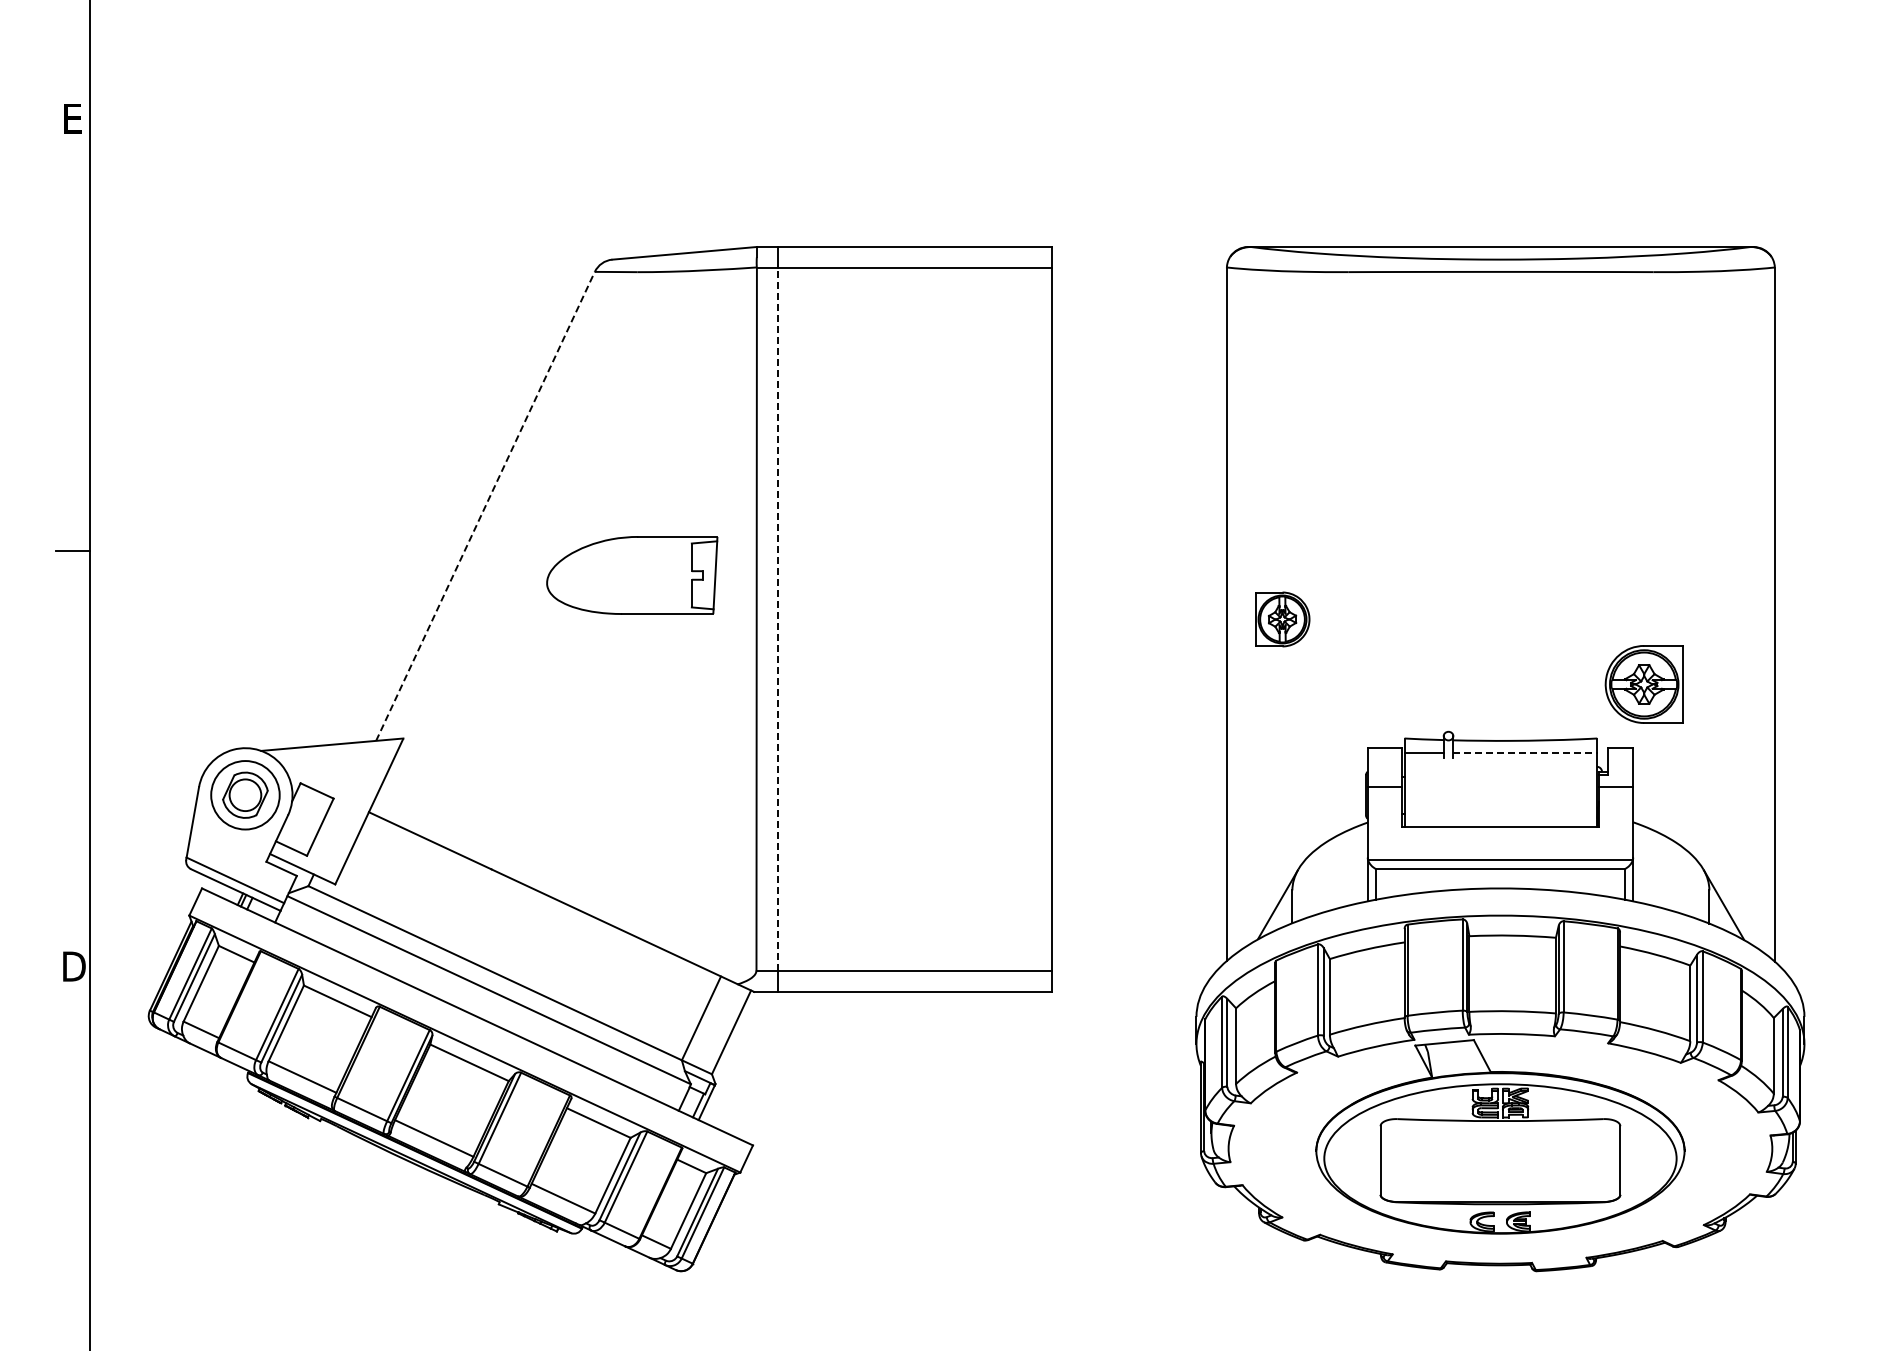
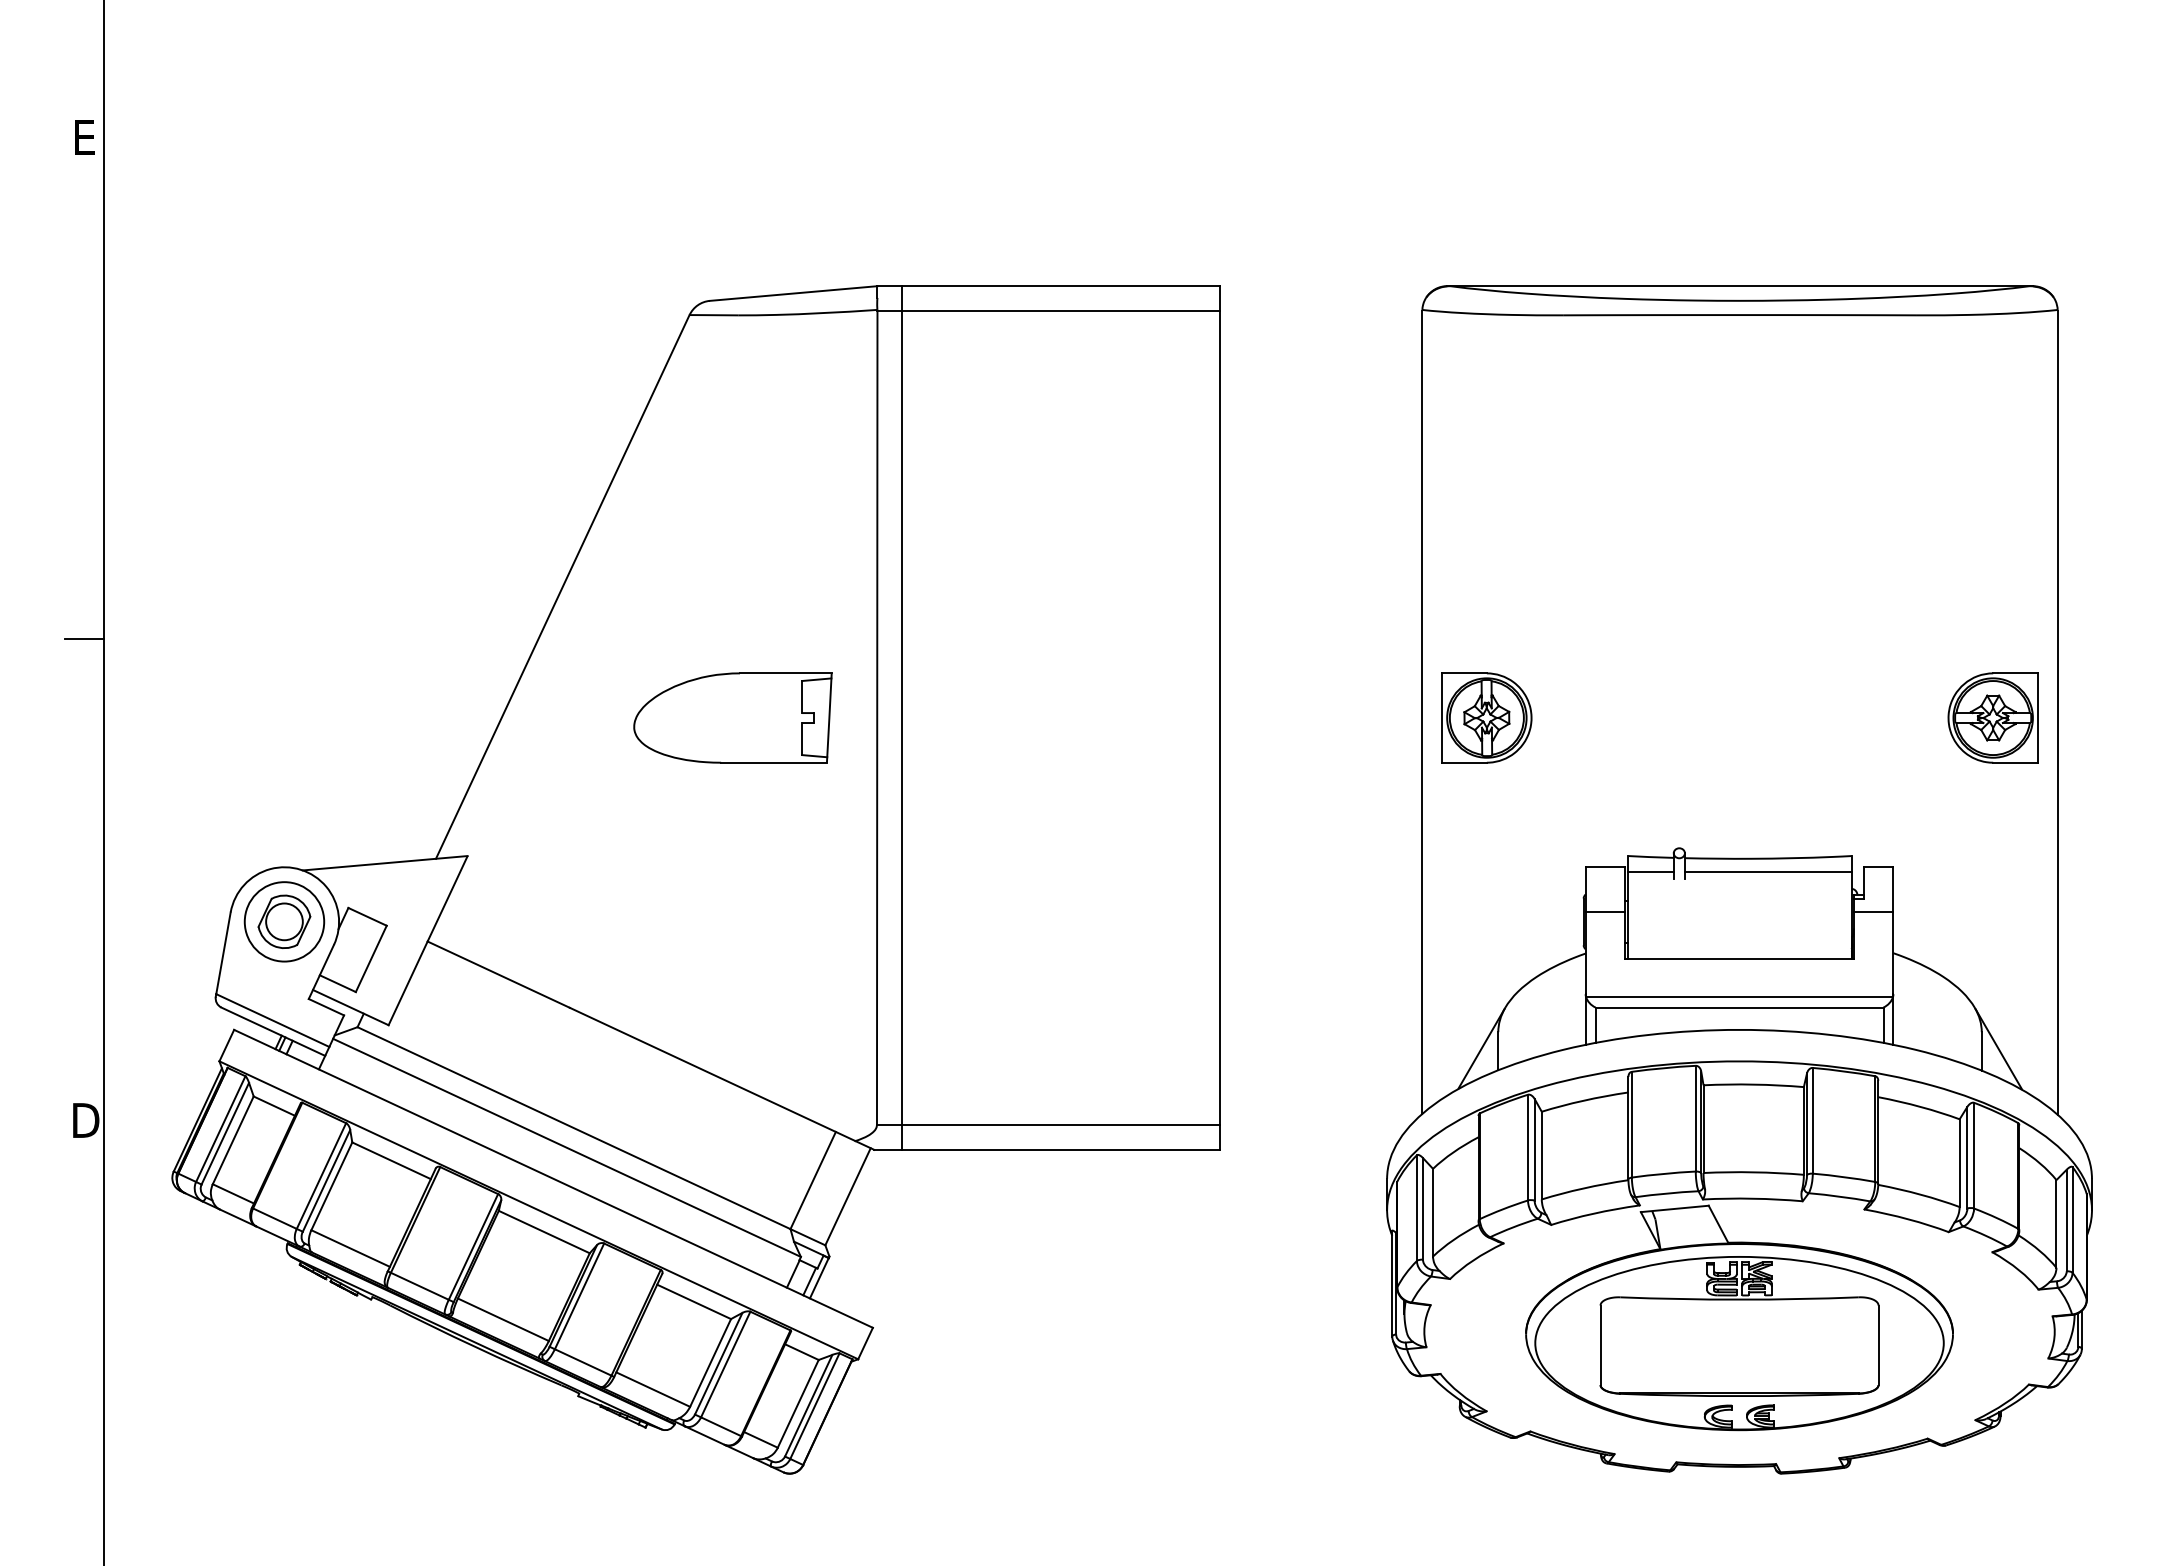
line: (485, 506) -> (562, 587), dashed -> solid
part: (632, 575) -> (733, 718), moved
line: (778, 618) -> (902, 716), dashed -> solid
part: (1282, 619) -> (1486, 718), size x1.43
part: (1643, 684) -> (1992, 718), moved
line: (1525, 752) -> (1768, 872), dashed -> solid

